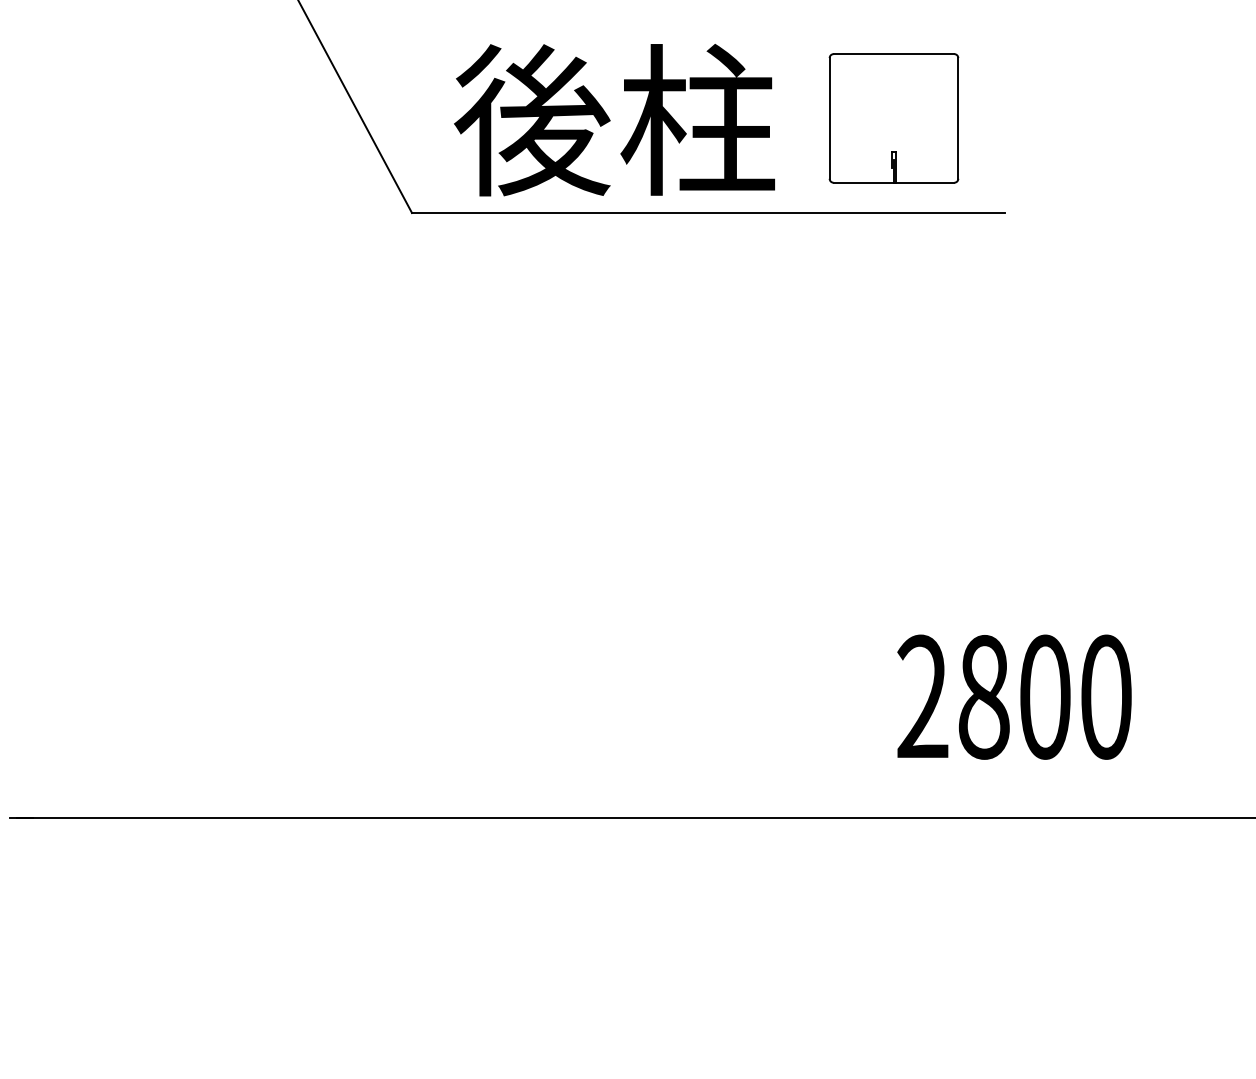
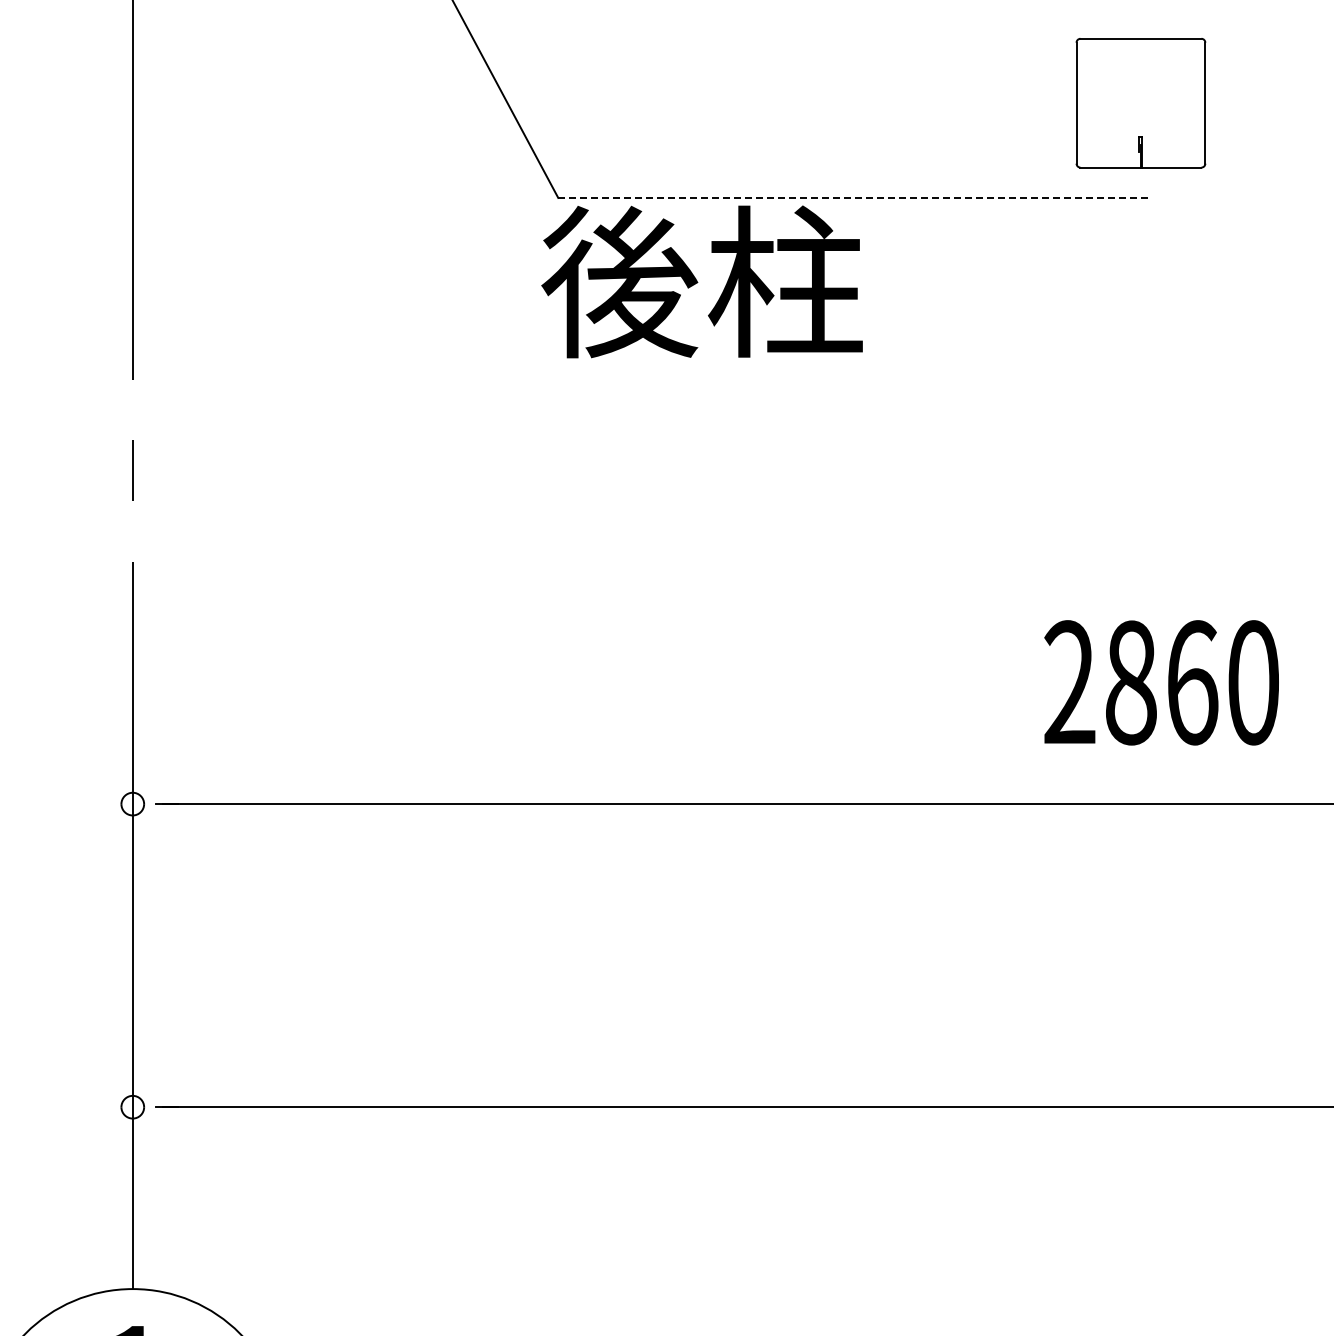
part: (893, 118) -> (1140, 103), moved
text: (613, 119) -> (701, 281), moved
line: (708, 212) -> (855, 197), solid -> dashed
text: (1045, 696) -> (1192, 682), 2800 -> 2860

